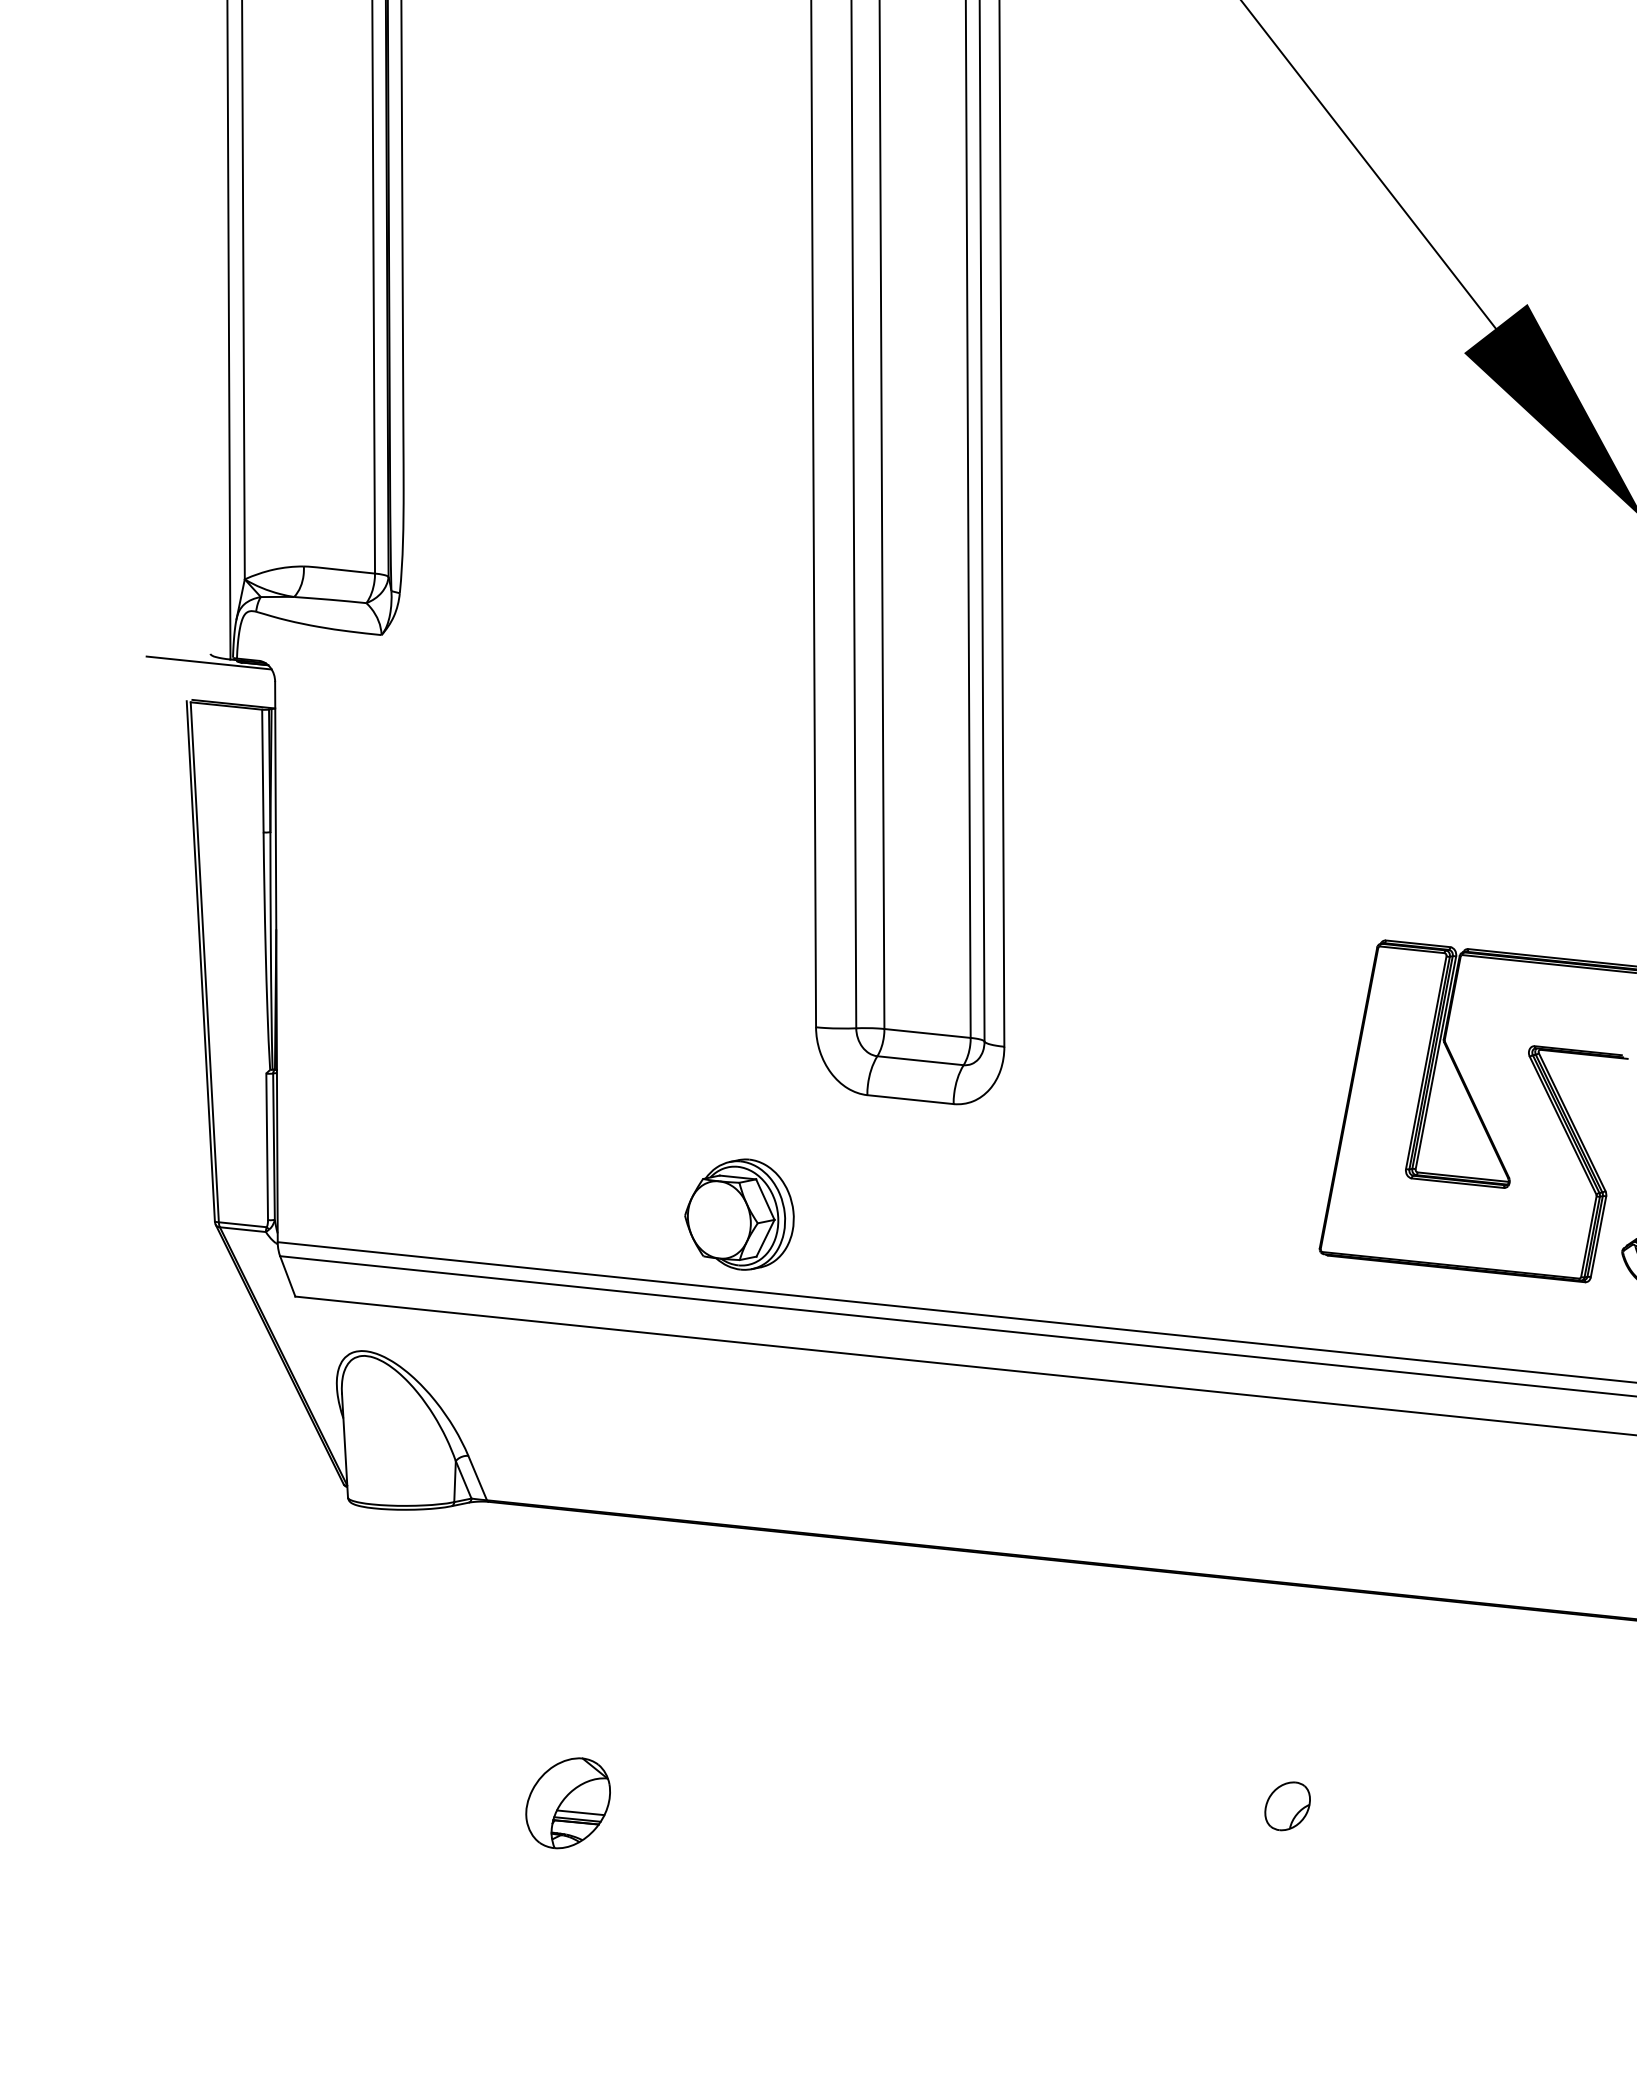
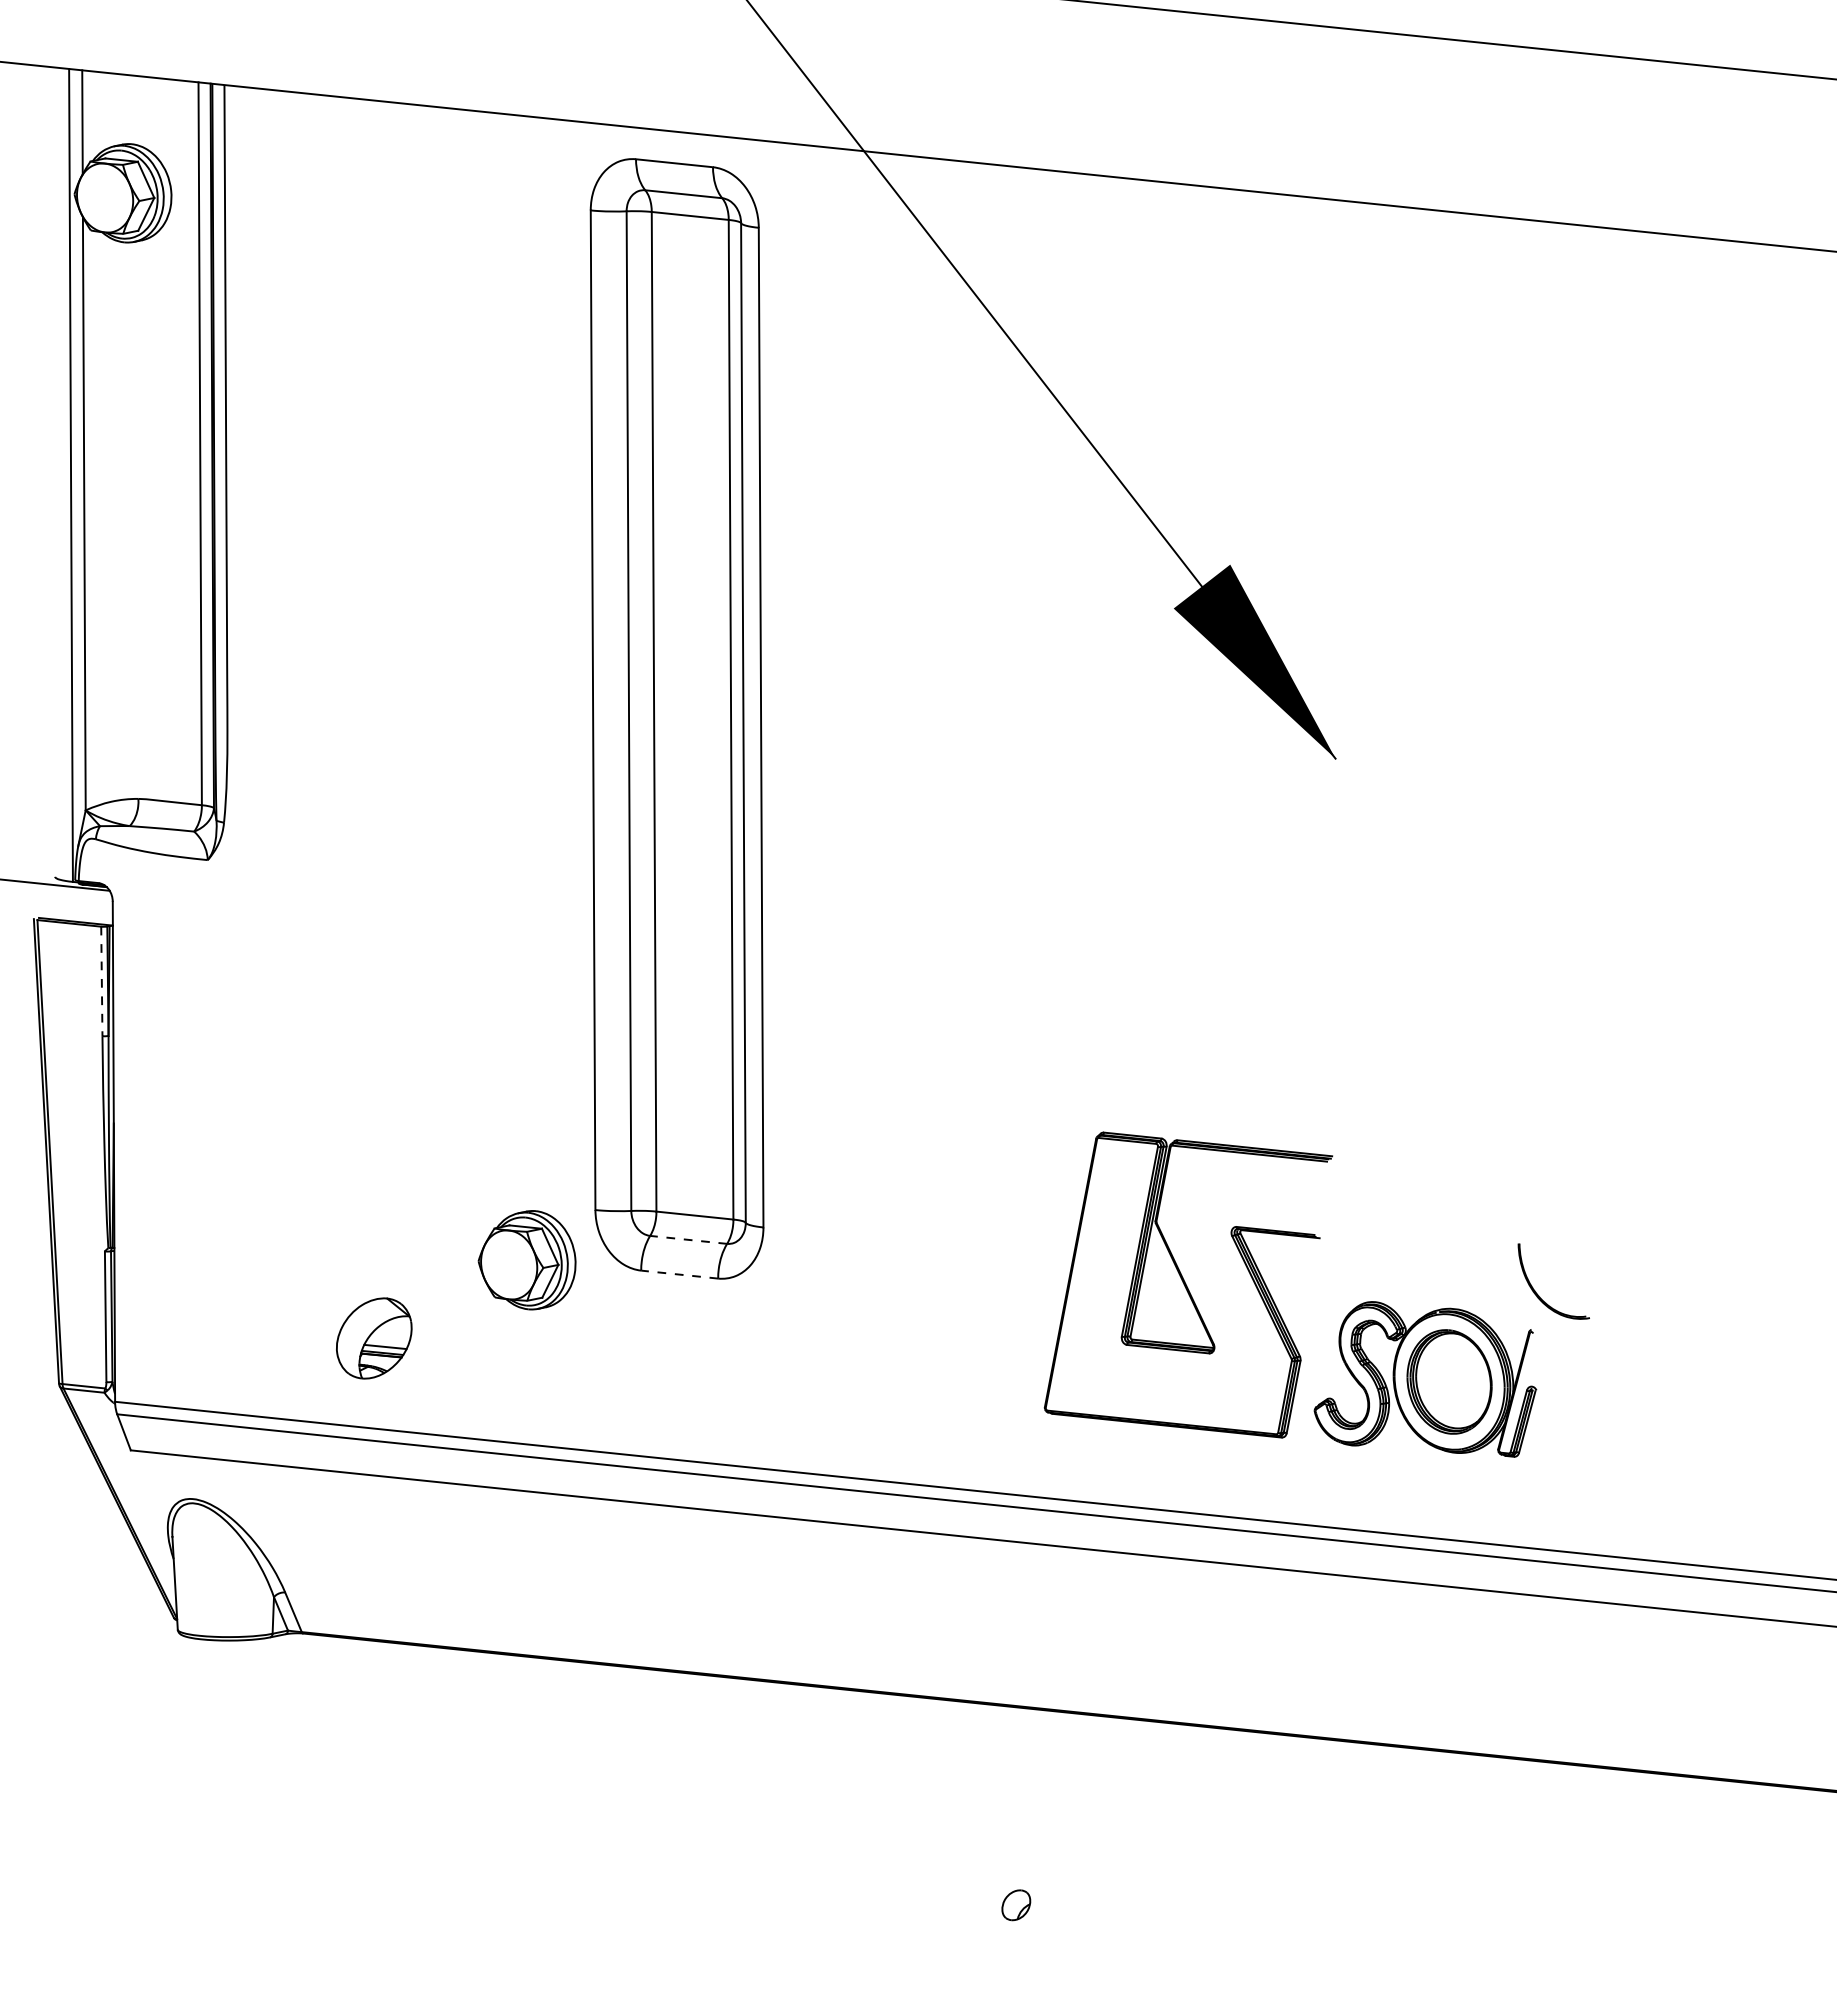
line: (262, 771) -> (101, 981), solid -> dashed
line: (920, 1060) -> (688, 1239), solid -> dashed
line: (910, 1099) -> (679, 1274), solid -> dashed
part: (738, 1214) -> (526, 1260), moved
part: (568, 1803) -> (374, 1338), moved
part: (1287, 1806) -> (1016, 1905), size x0.7

